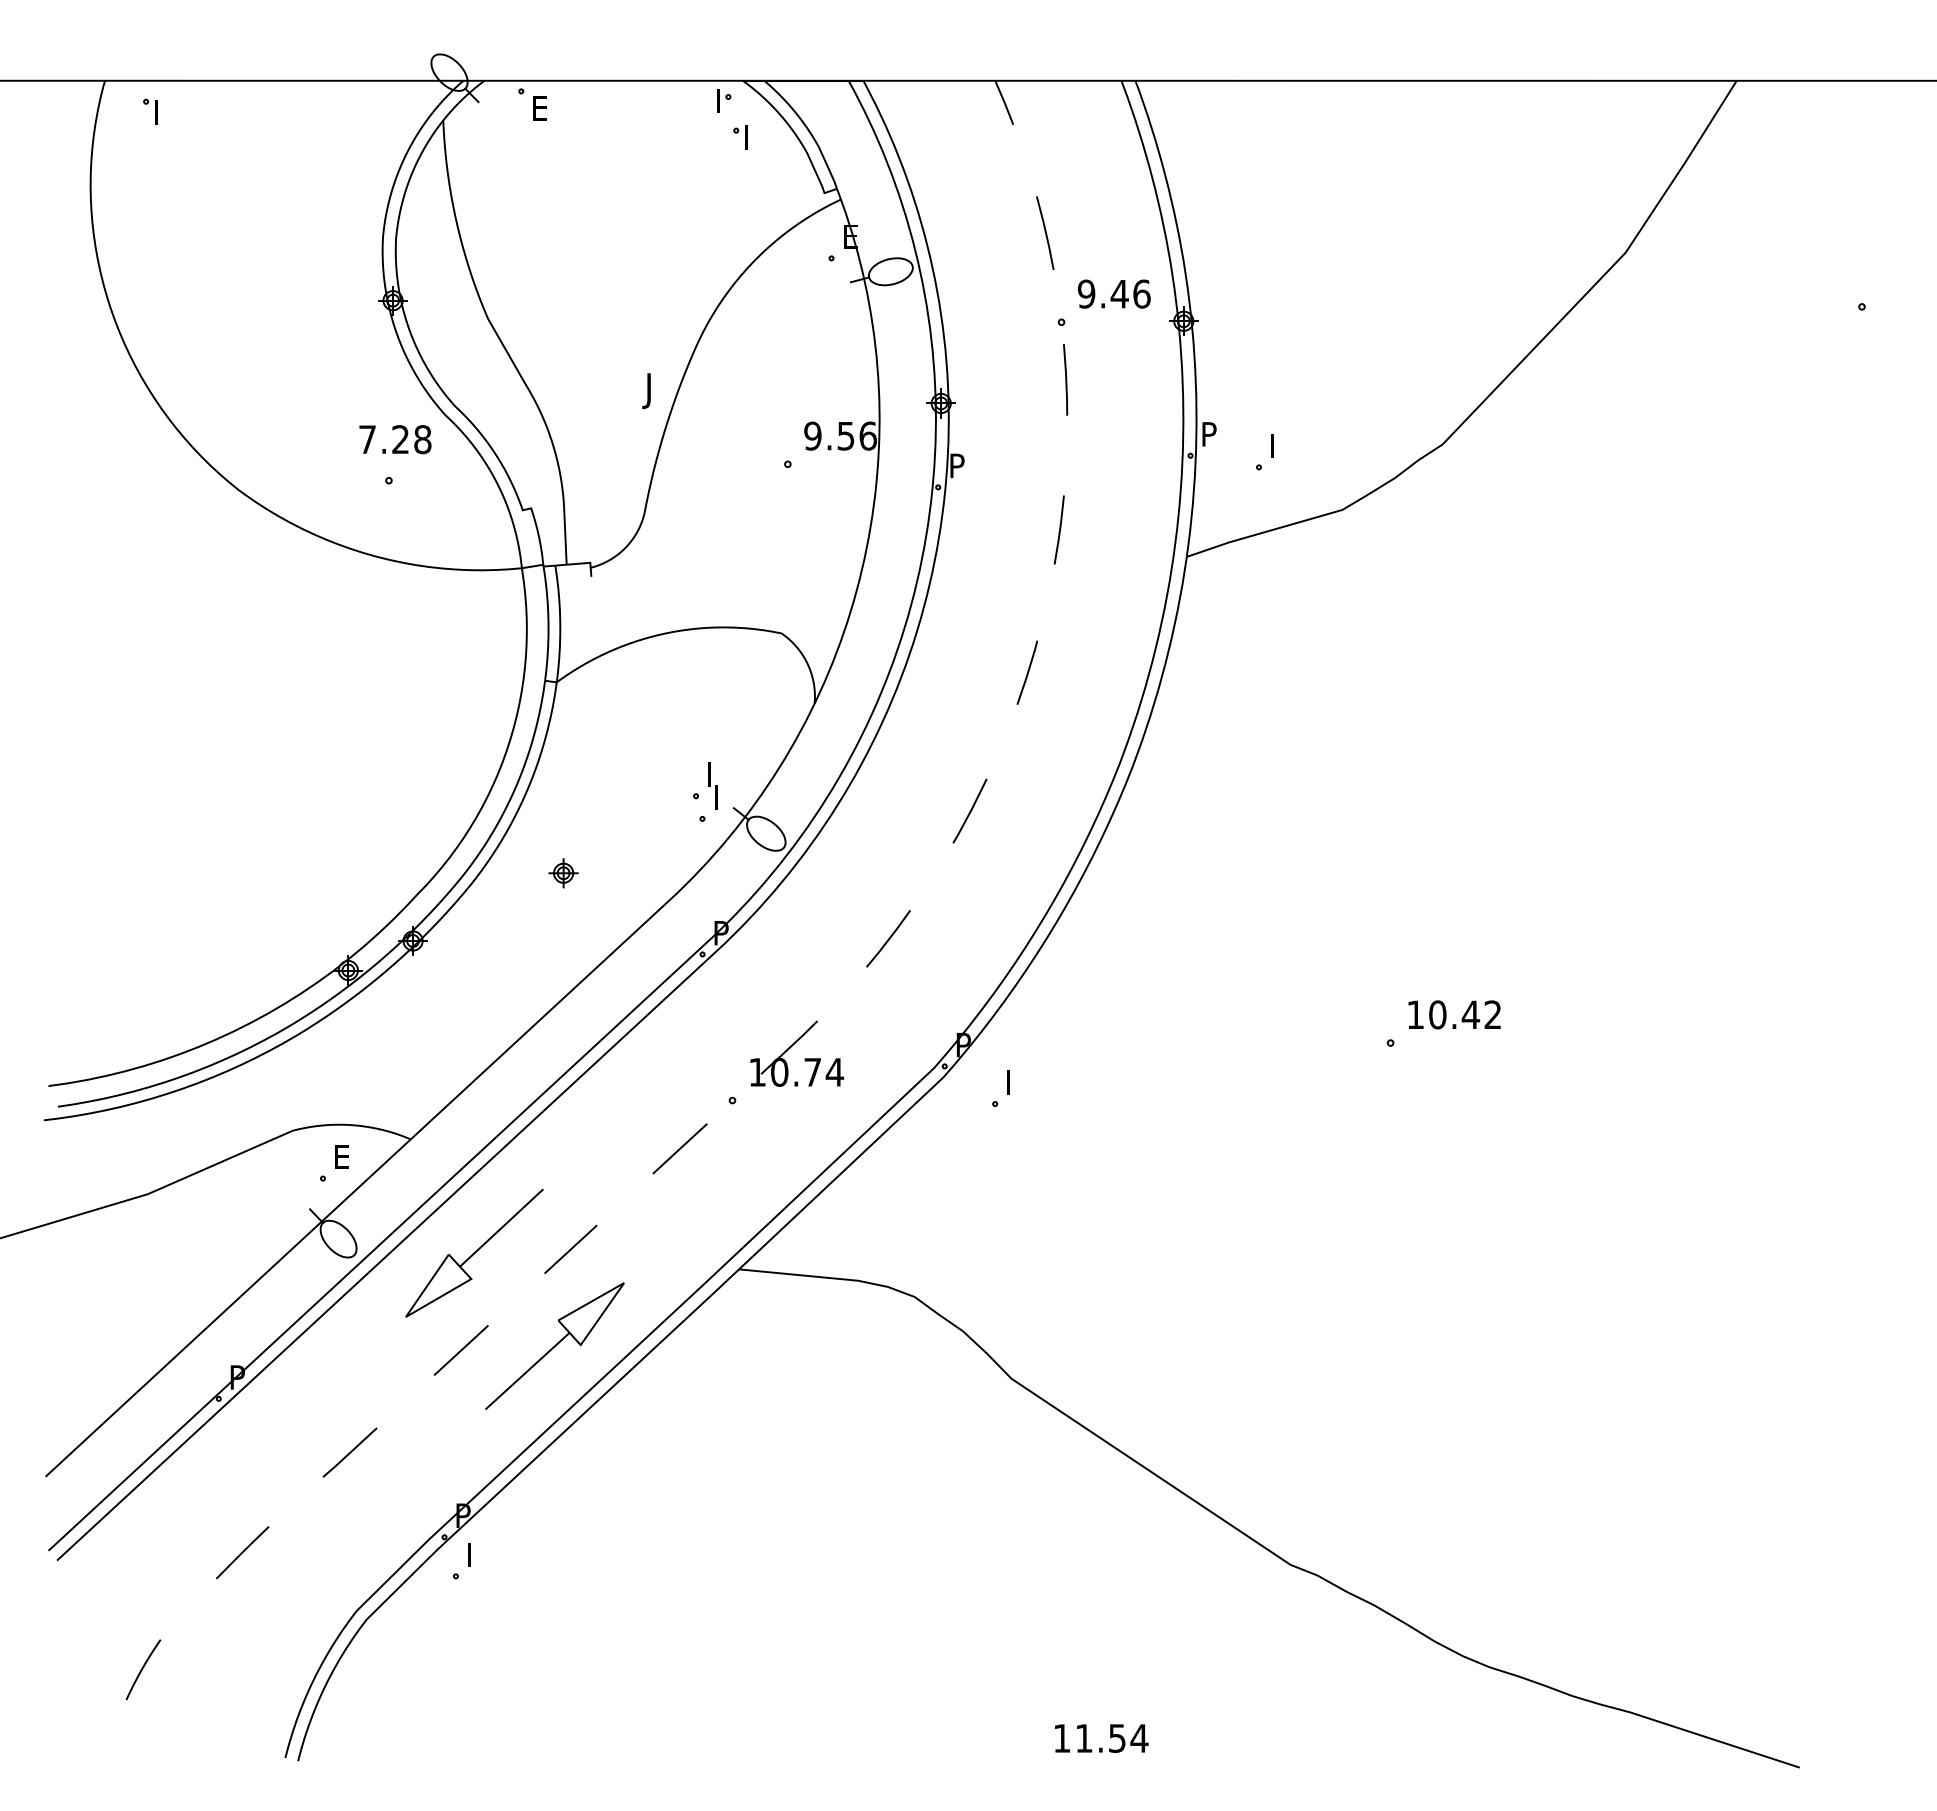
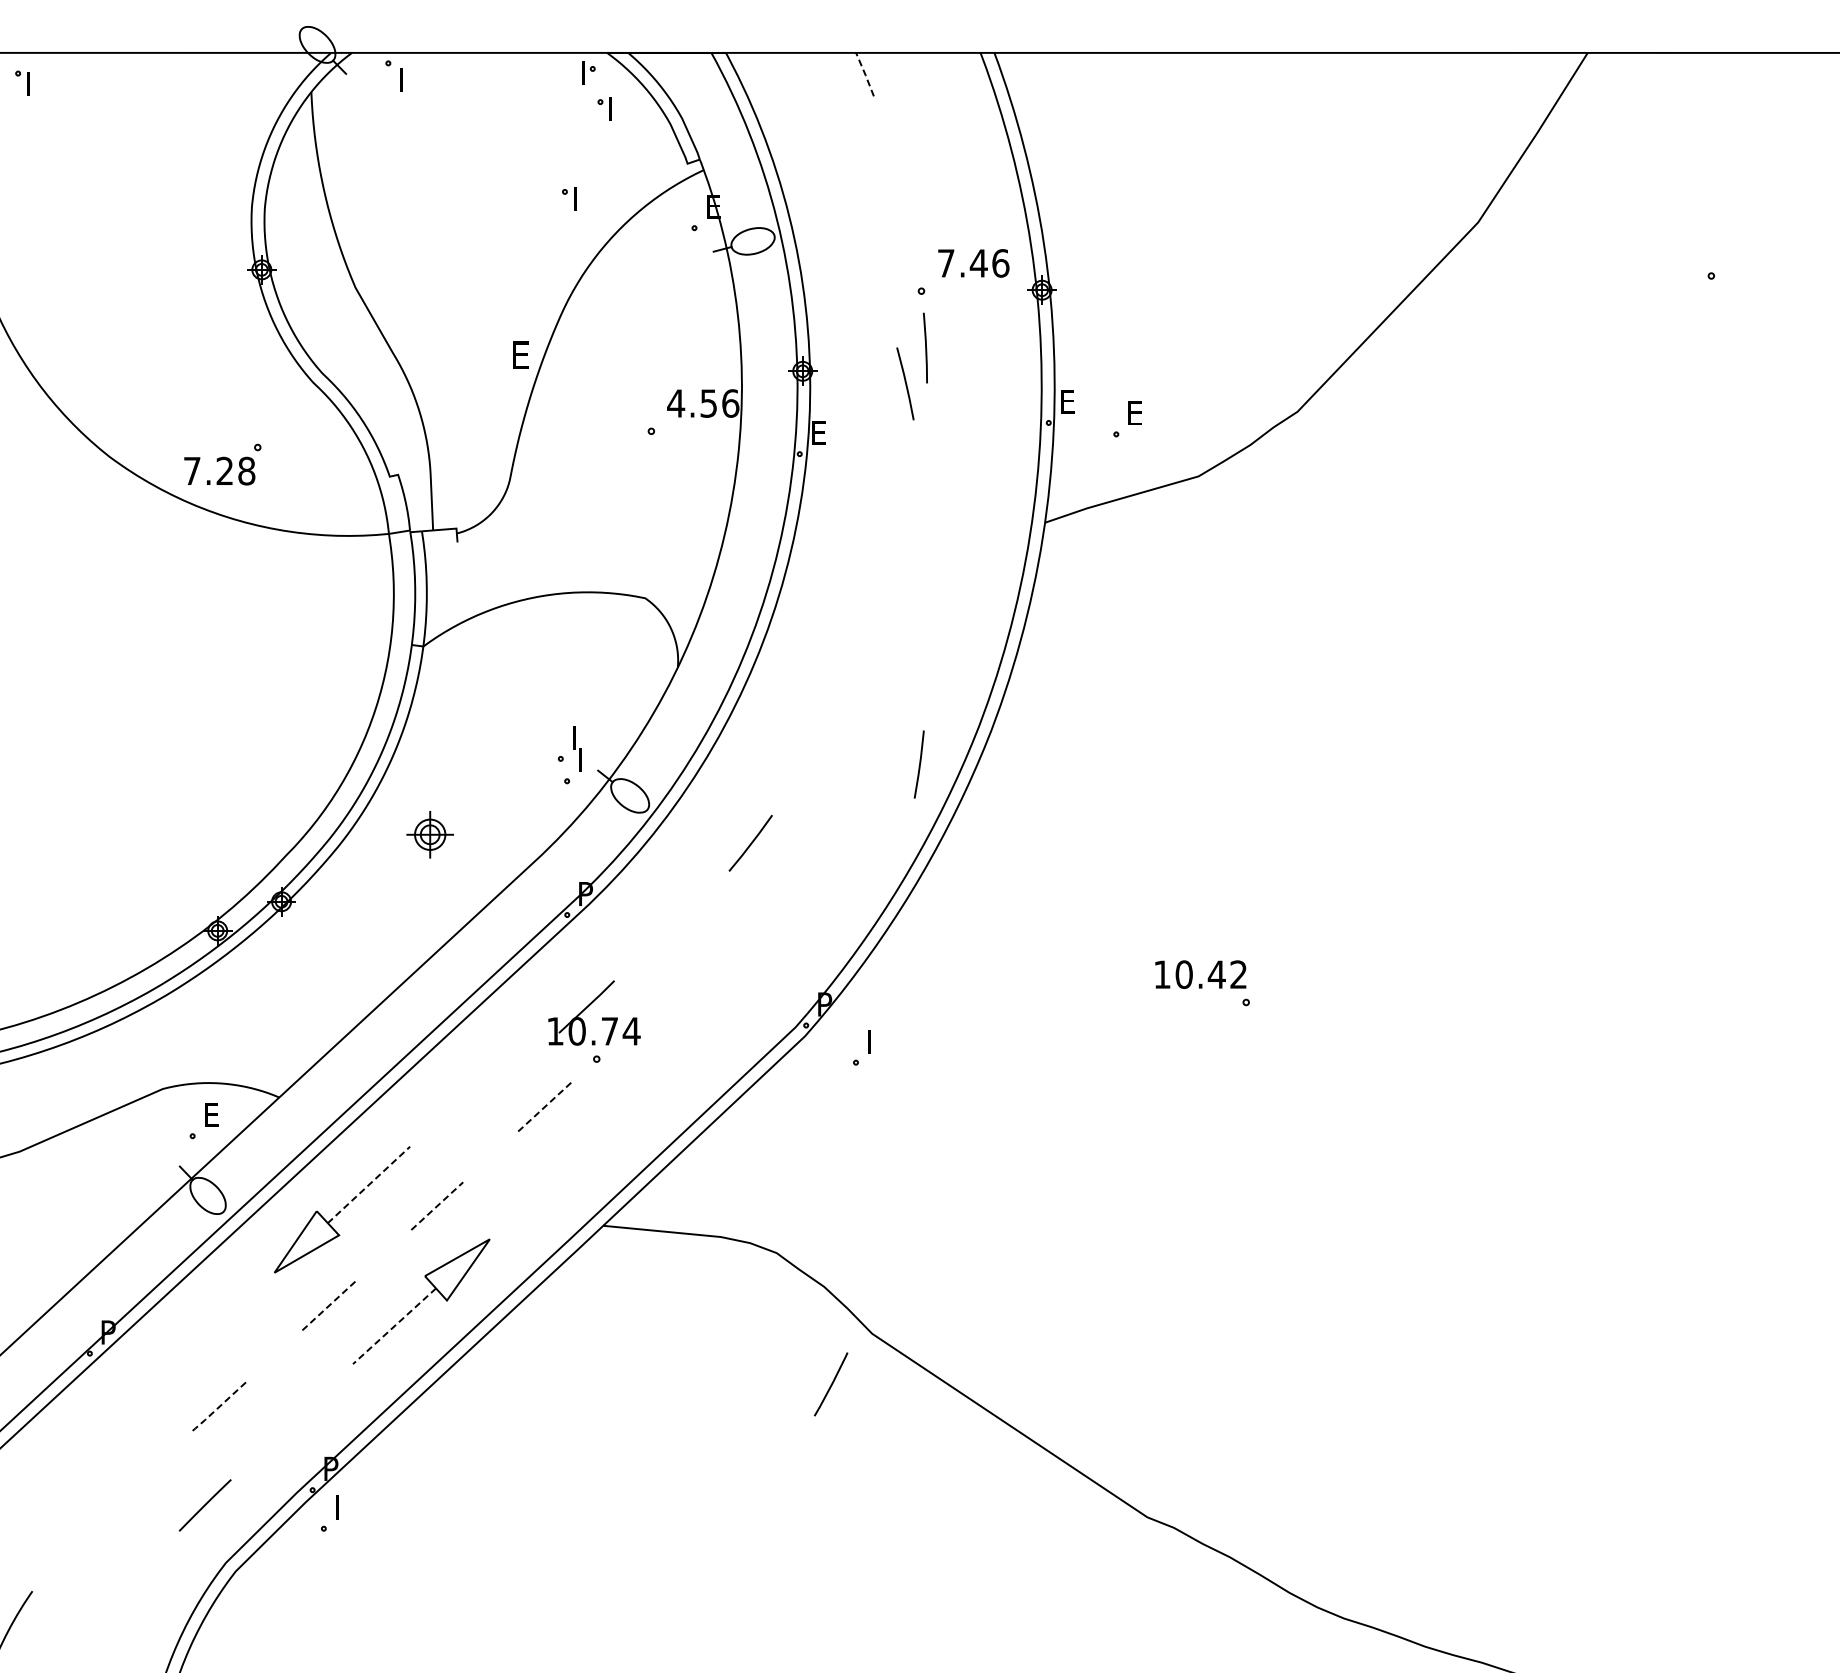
line: (1004, 102) -> (865, 74), solid -> dashed
text: (541, 108) -> (408, 80), E -> I
part: (704, 228) -> (569, 198), added
line: (1045, 233) -> (905, 384), moved
text: (1086, 293) -> (946, 262), 9.46 -> 7.46
text: (652, 391) -> (517, 359), J -> E
text: (1209, 434) -> (1067, 401), P -> E
text: (812, 435) -> (675, 402), 9.56 -> 4.56
text: (395, 439) -> (219, 471), moved
text: (1279, 445) -> (1136, 412), I -> E
text: (957, 465) -> (818, 432), P -> E
line: (1059, 529) -> (919, 764), moved
line: (1027, 672) -> (887, 636), removed
line: (970, 810) -> (831, 1383), moved
part: (563, 873) -> (430, 835), size x1.6
line: (888, 938) -> (750, 843), moved
text: (1454, 1014) -> (1200, 974), moved
part: (791, 1047) -> (588, 1006), moved
line: (680, 1148) -> (545, 1106), solid -> dashed
line: (501, 1227) -> (368, 1184), solid -> dashed
line: (570, 1249) -> (436, 1206), solid -> dashed
line: (461, 1350) -> (329, 1305), solid -> dashed
line: (527, 1371) -> (394, 1326), solid -> dashed
line: (349, 1453) -> (218, 1407), solid -> dashed
line: (242, 1552) -> (205, 1505), moved

